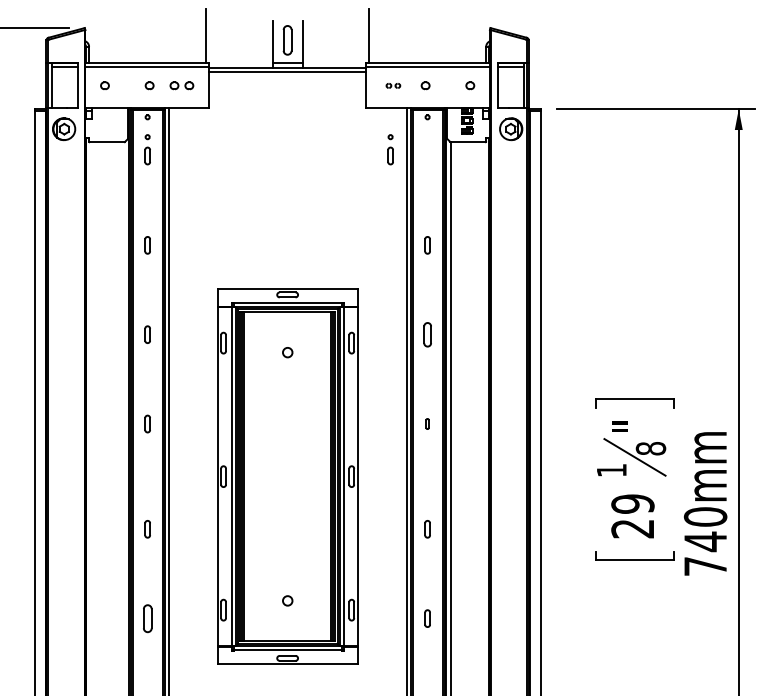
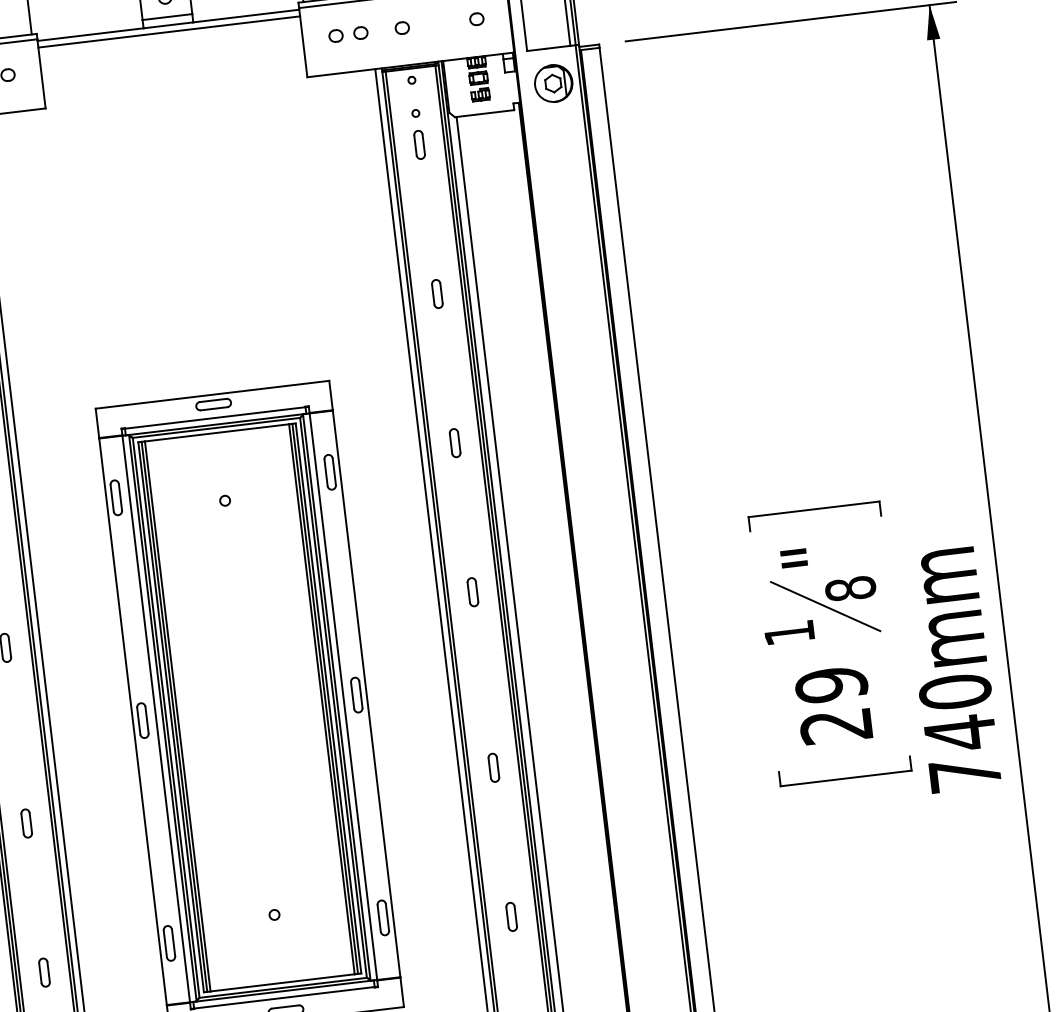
part: (393, 85) -> (348, 34), size x1.67
part: (390, 149) -> (418, 134), moved
part: (427, 334) -> (454, 442), size x0.71
circle: (287, 352) -> (224, 500), size x0.62
part: (427, 423) -> (472, 591), size x1.67
circle: (287, 600) -> (274, 914), size x0.62
part: (147, 618) -> (44, 972), size x0.62

